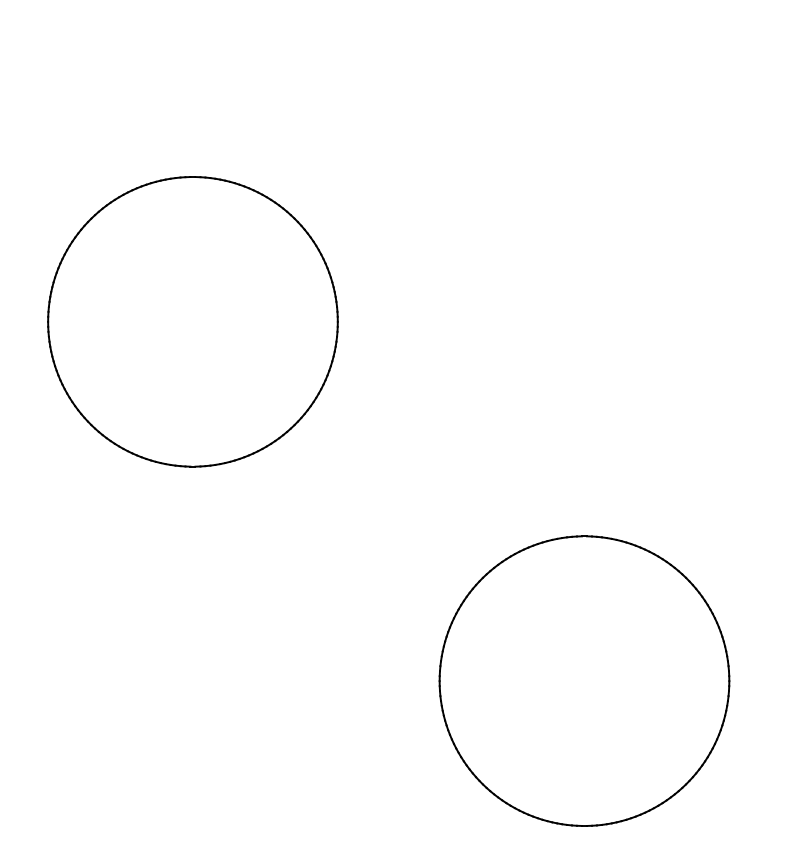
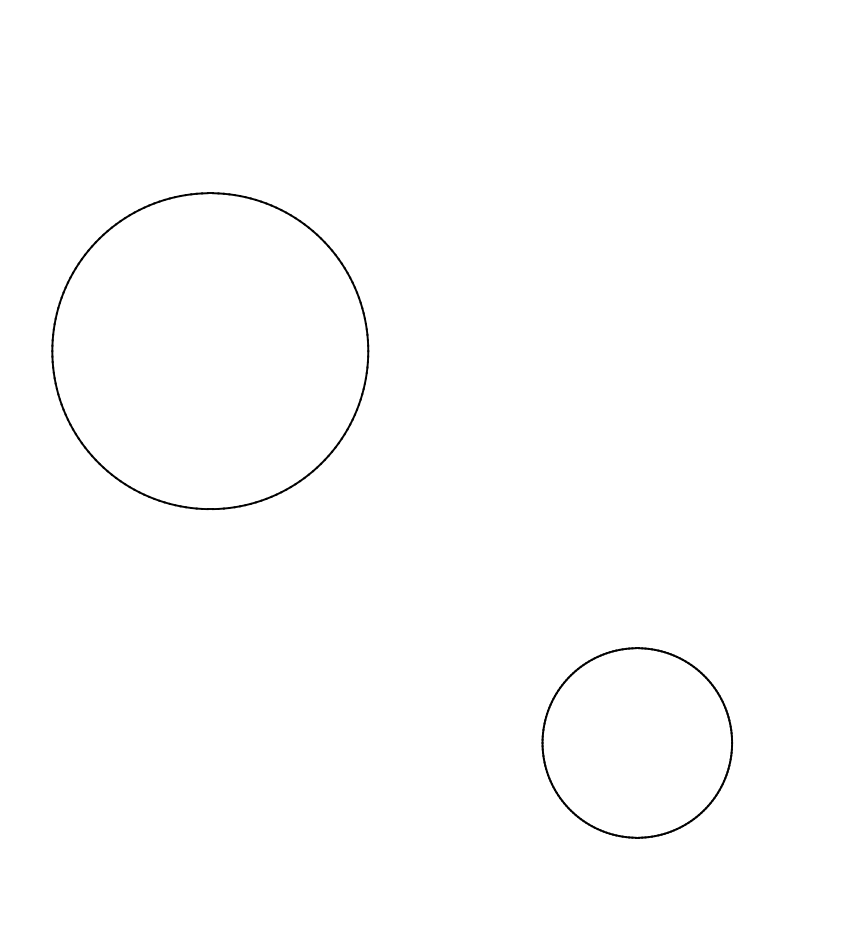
part: (584, 680) -> (637, 742), size x0.6

